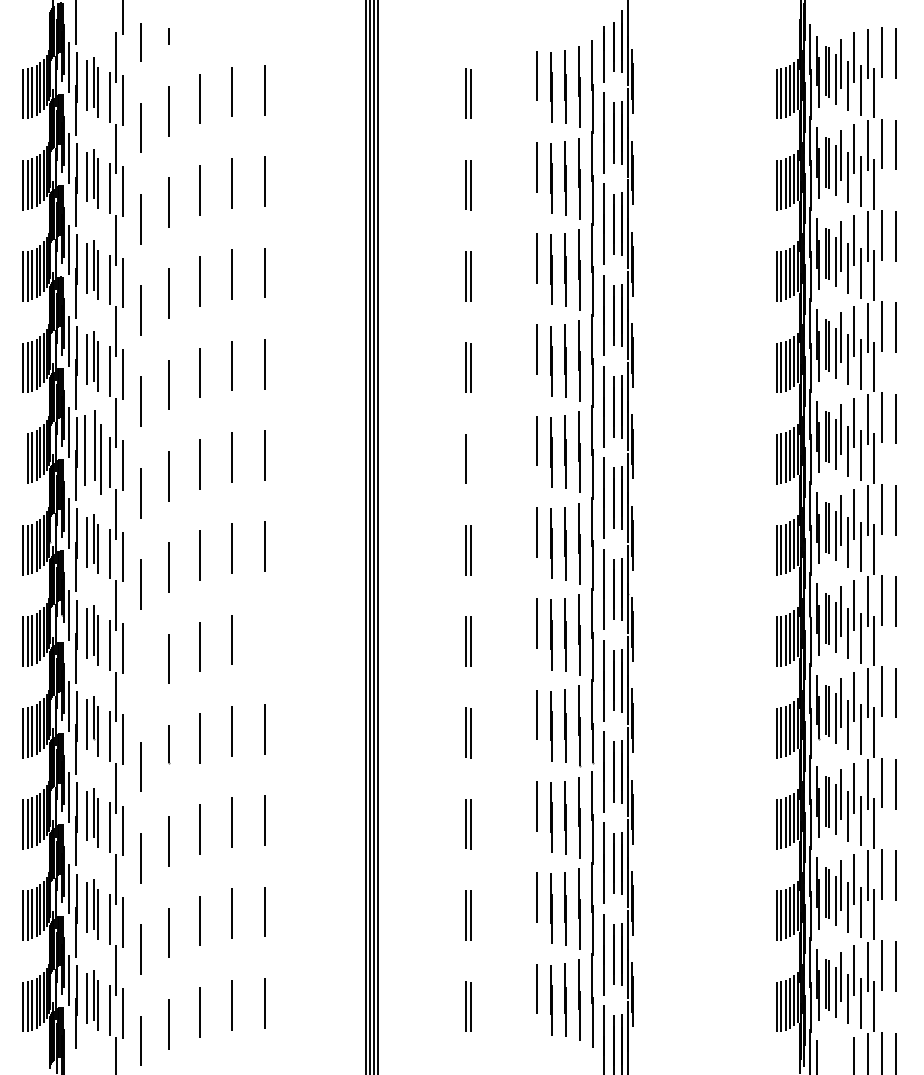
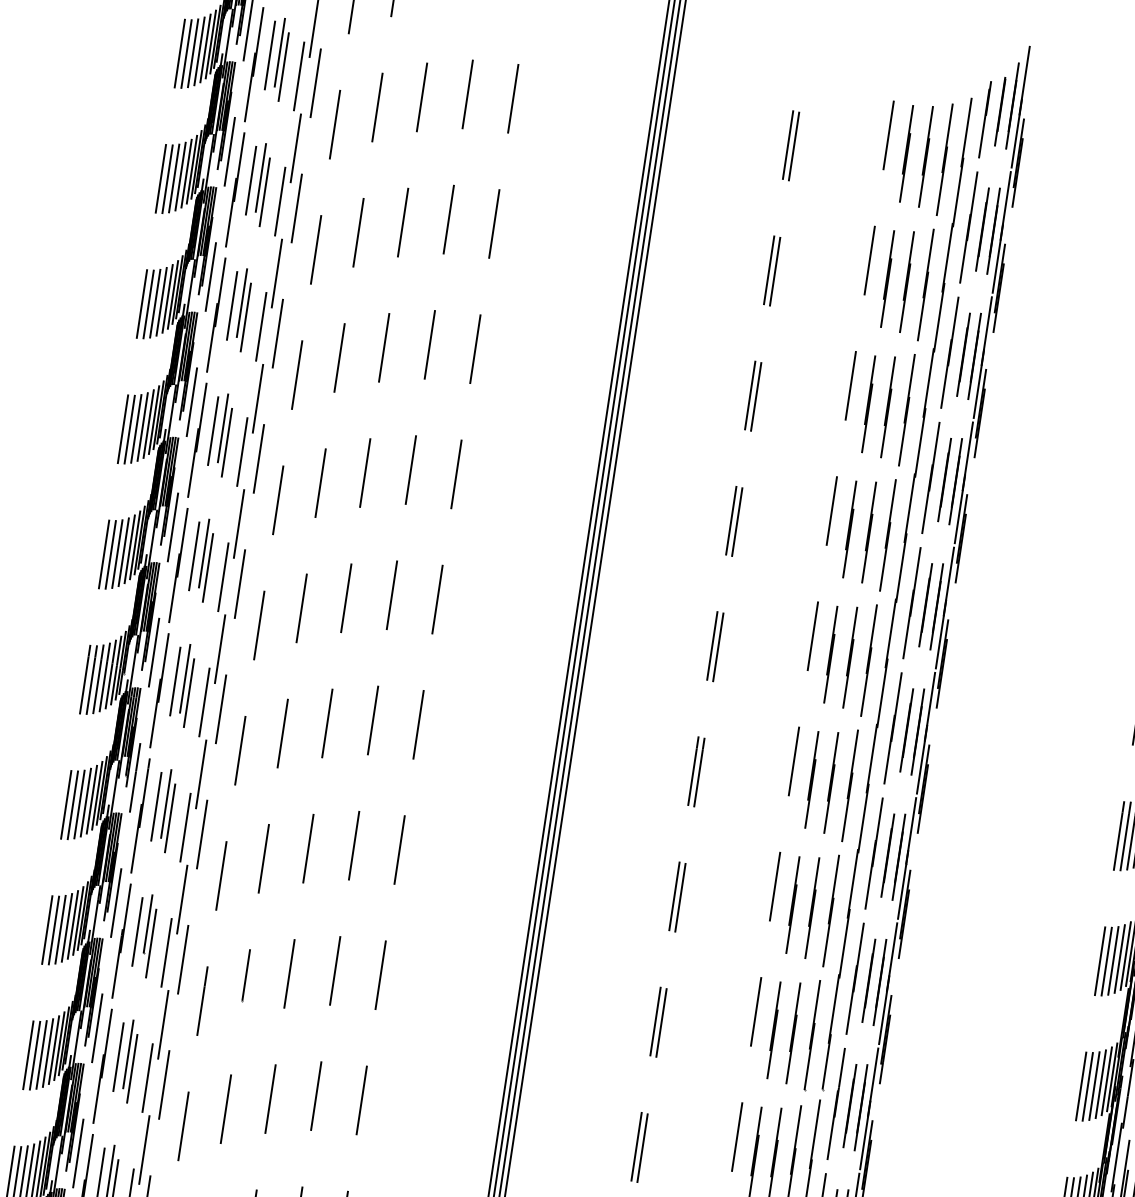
part: (92, 452) -> (201, 559), size x0.71
line: (22, 458) -> (103, 553), added
line: (470, 458) -> (718, 646), added
line: (265, 637) -> (400, 849), added
line: (141, 675) -> (222, 875), added

